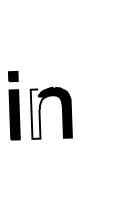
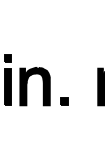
fill: (38, 113) -> (25, 86), added
part: (91, 131) -> (64, 101), added

